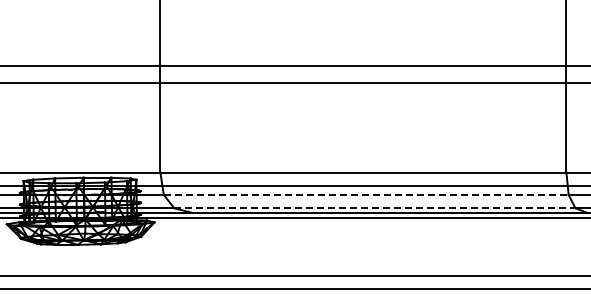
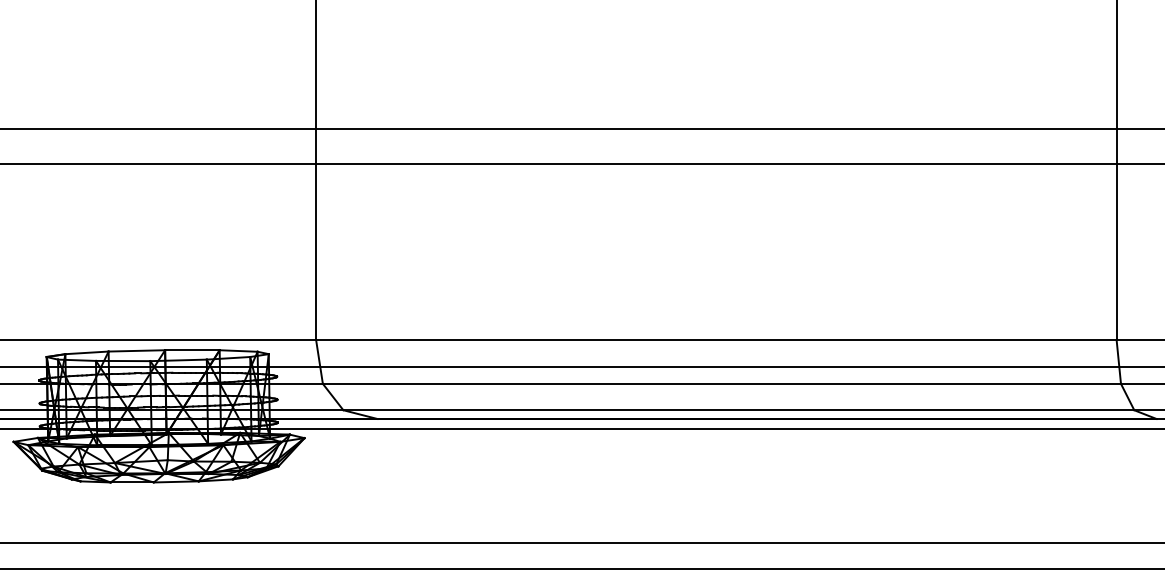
line: (366, 194) -> (722, 383), dashed -> solid
line: (374, 208) -> (738, 410), dashed -> solid

